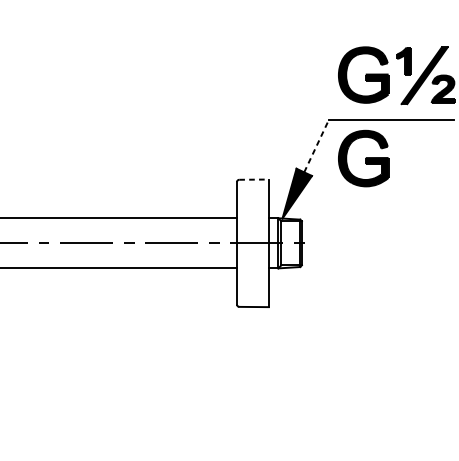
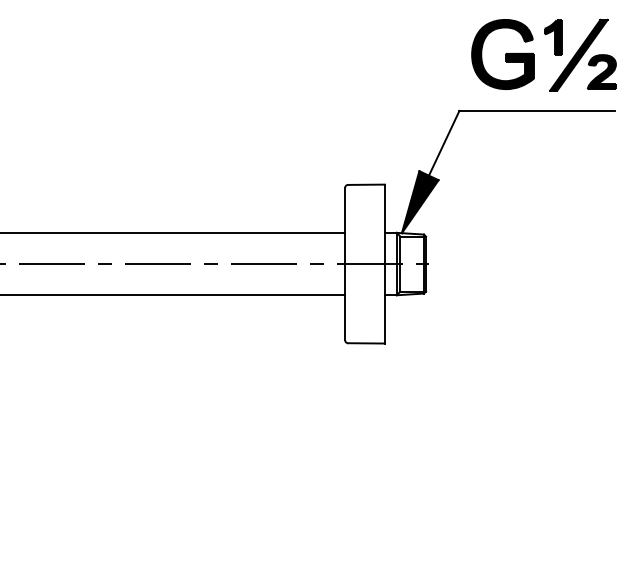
line: (316, 146) -> (444, 143), dashed -> solid
part: (363, 158) -> (502, 158), removed
line: (254, 179) -> (367, 184), dashed -> solid

